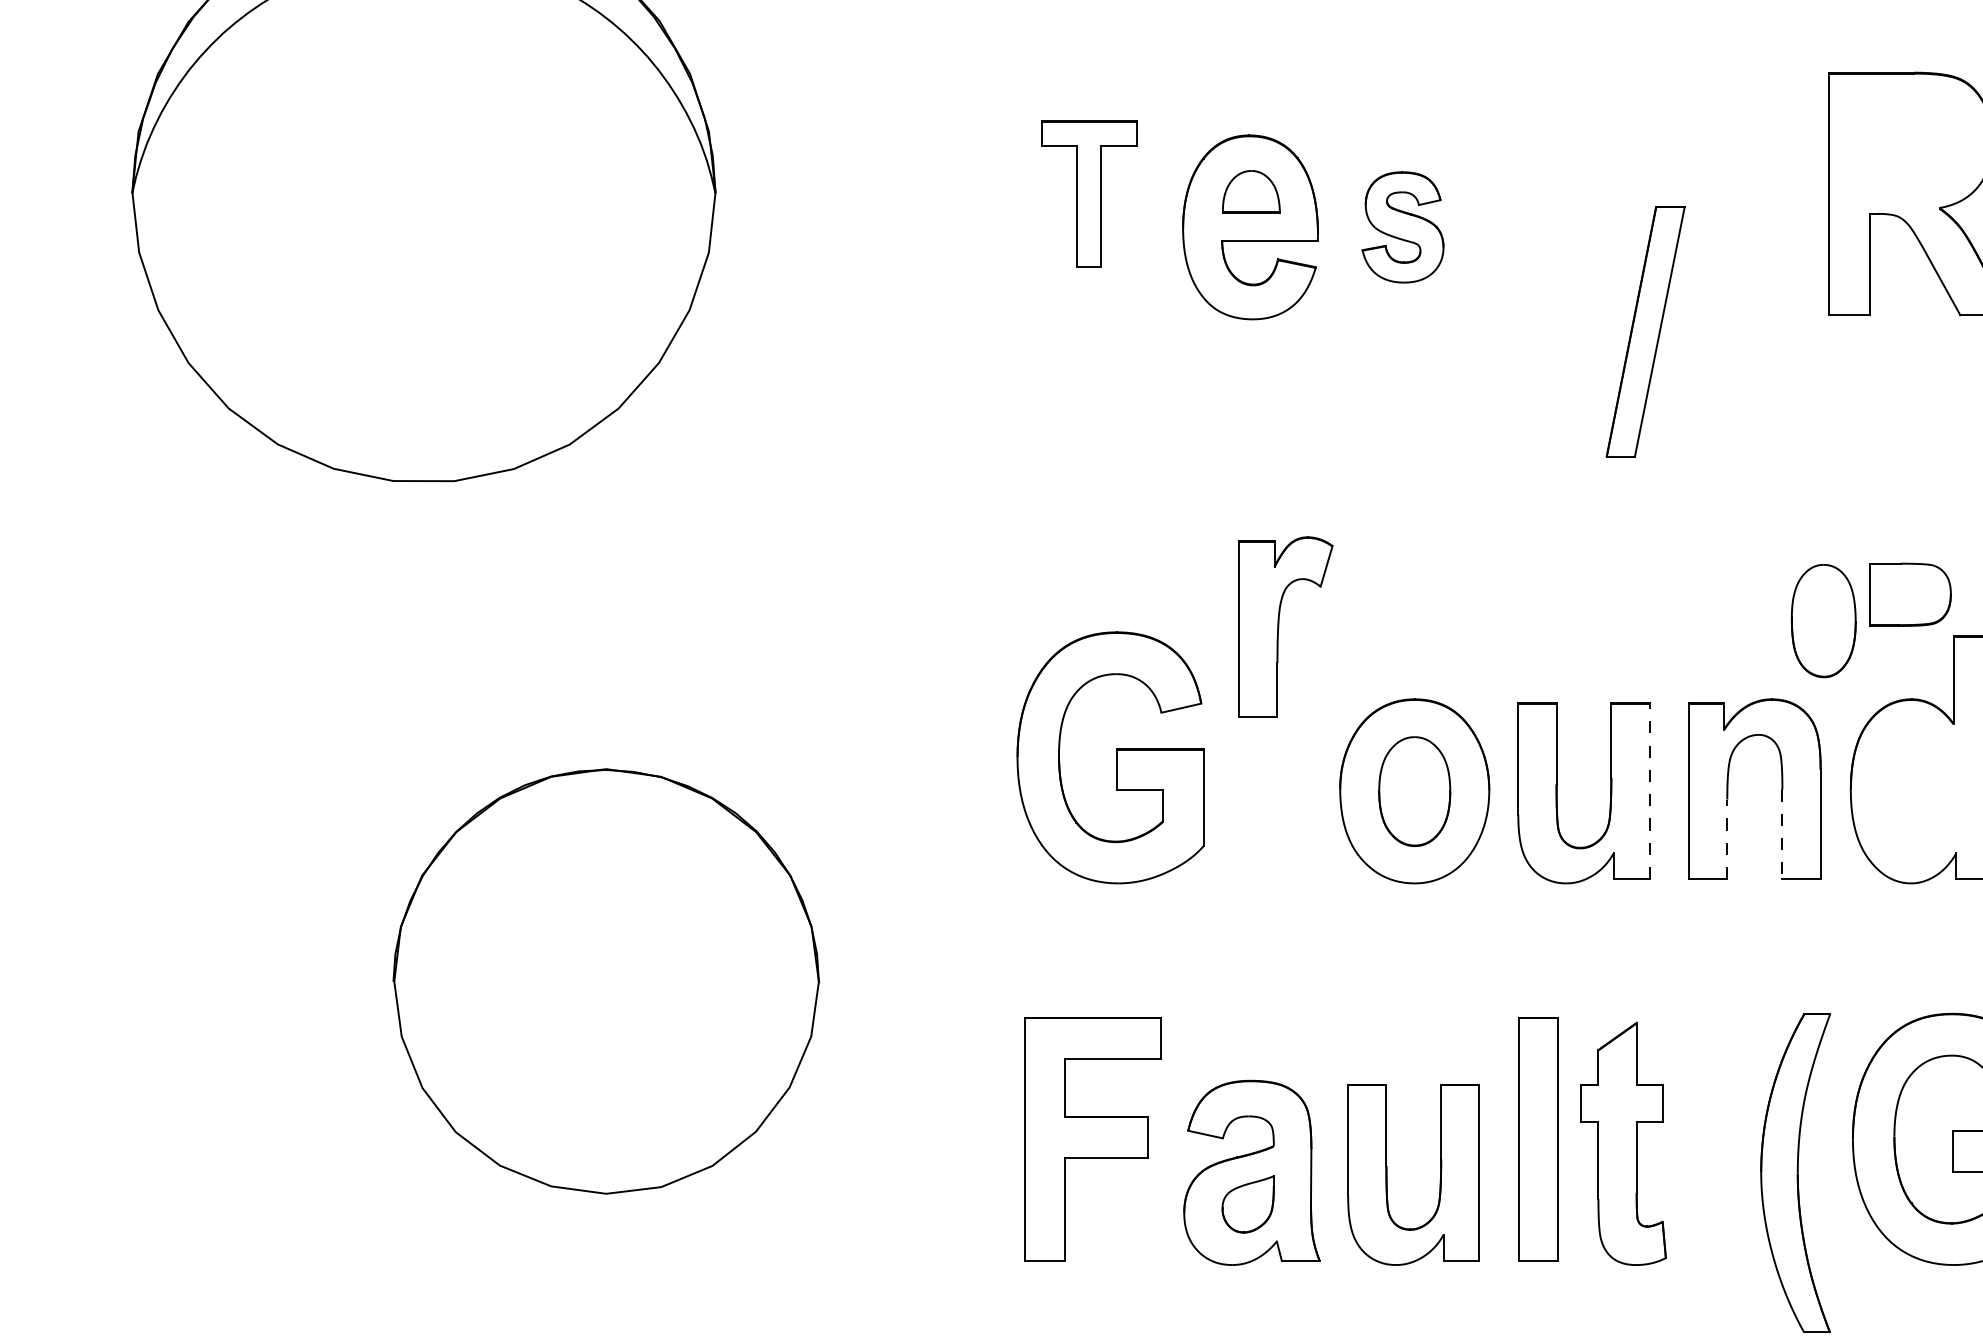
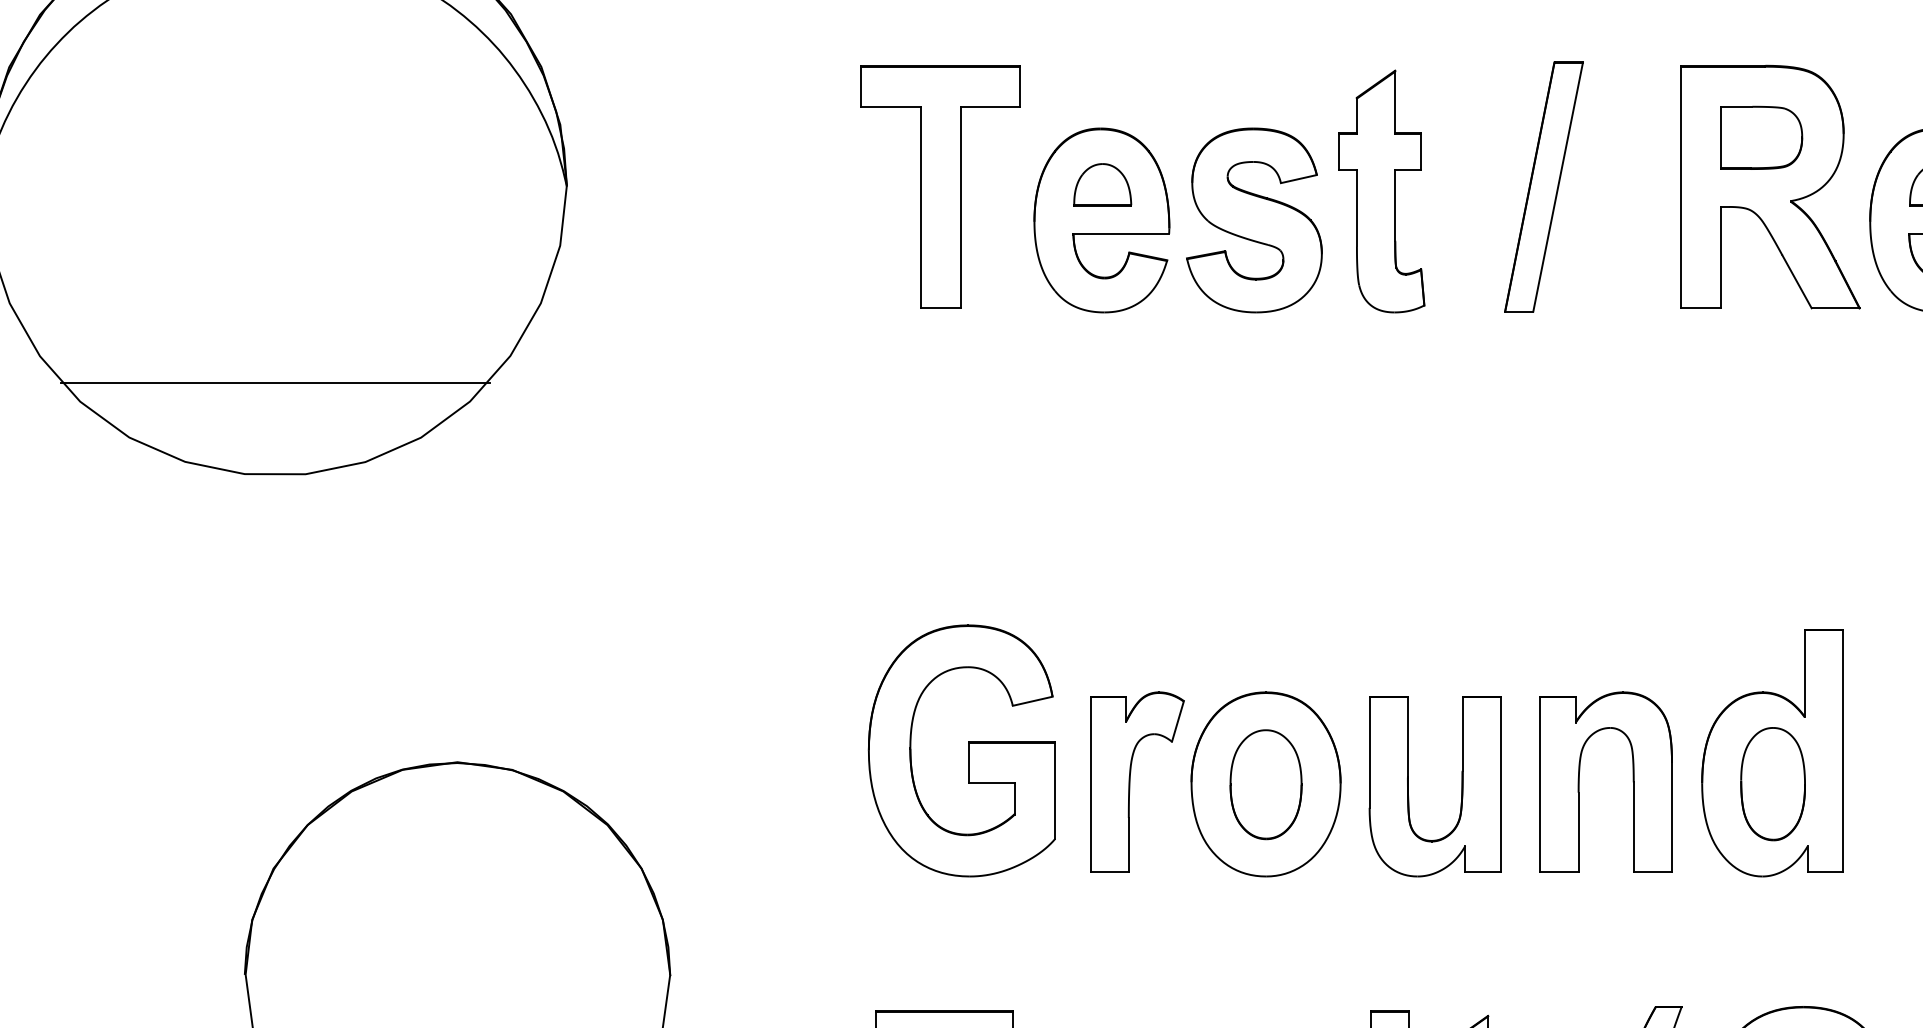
part: (1089, 193) -> (940, 186), size x1.67
part: (1530, 198) -> (1381, 191), added
part: (1402, 227) -> (1253, 220), size x1.67
part: (1645, 331) -> (1543, 186), moved
line: (423, 389) -> (274, 382), added
part: (1910, 594) -> (1761, 137), moved
part: (1823, 621) -> (1772, 784), moved
part: (1285, 626) -> (1136, 781), moved
line: (1649, 791) -> (1500, 784), dashed -> solid
line: (1782, 834) -> (1633, 827), dashed -> solid
line: (1727, 839) -> (1578, 832), dashed -> solid

